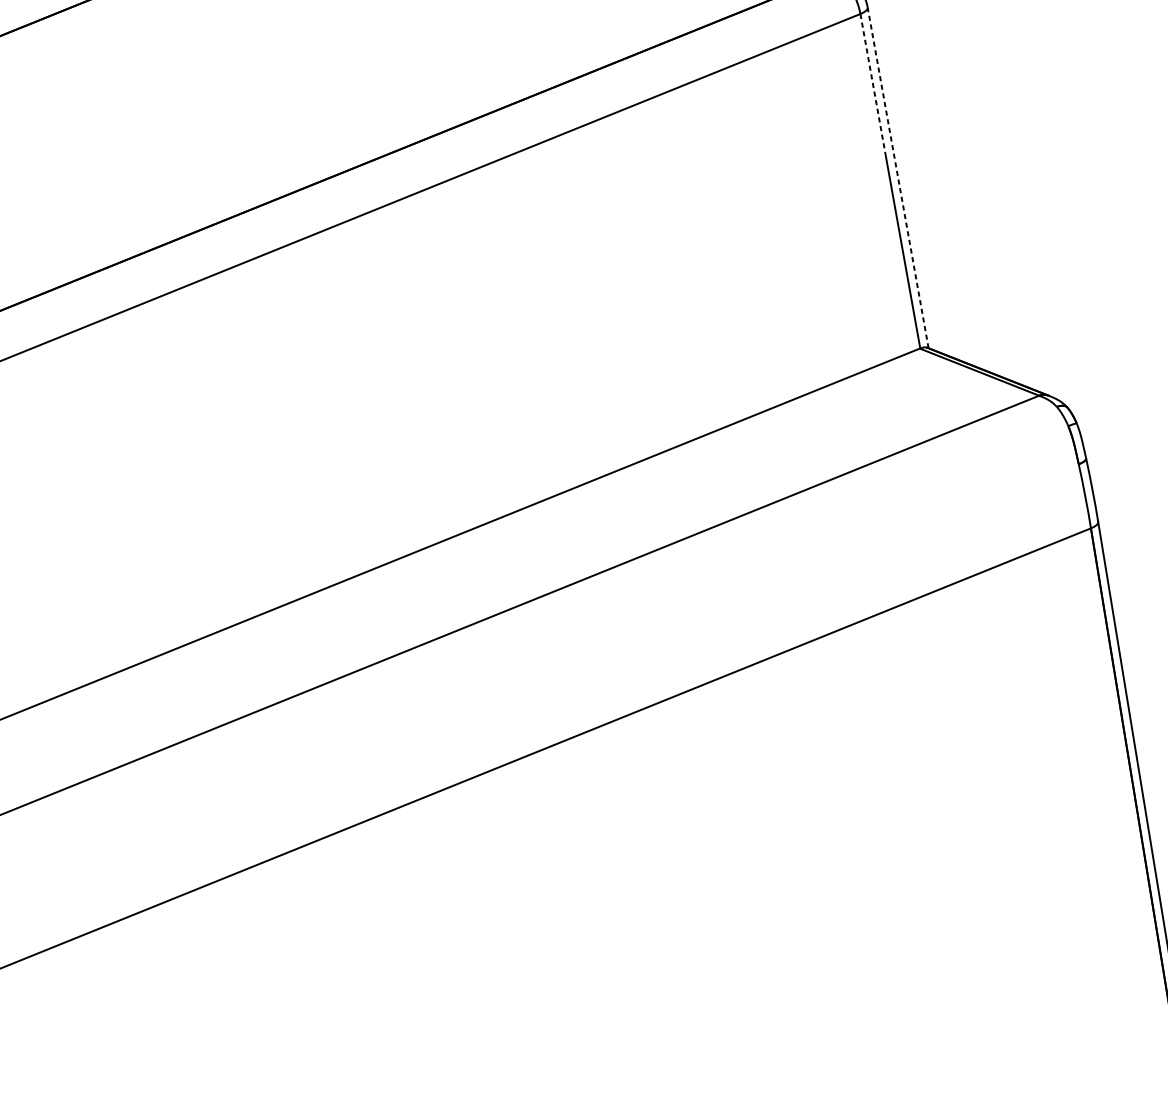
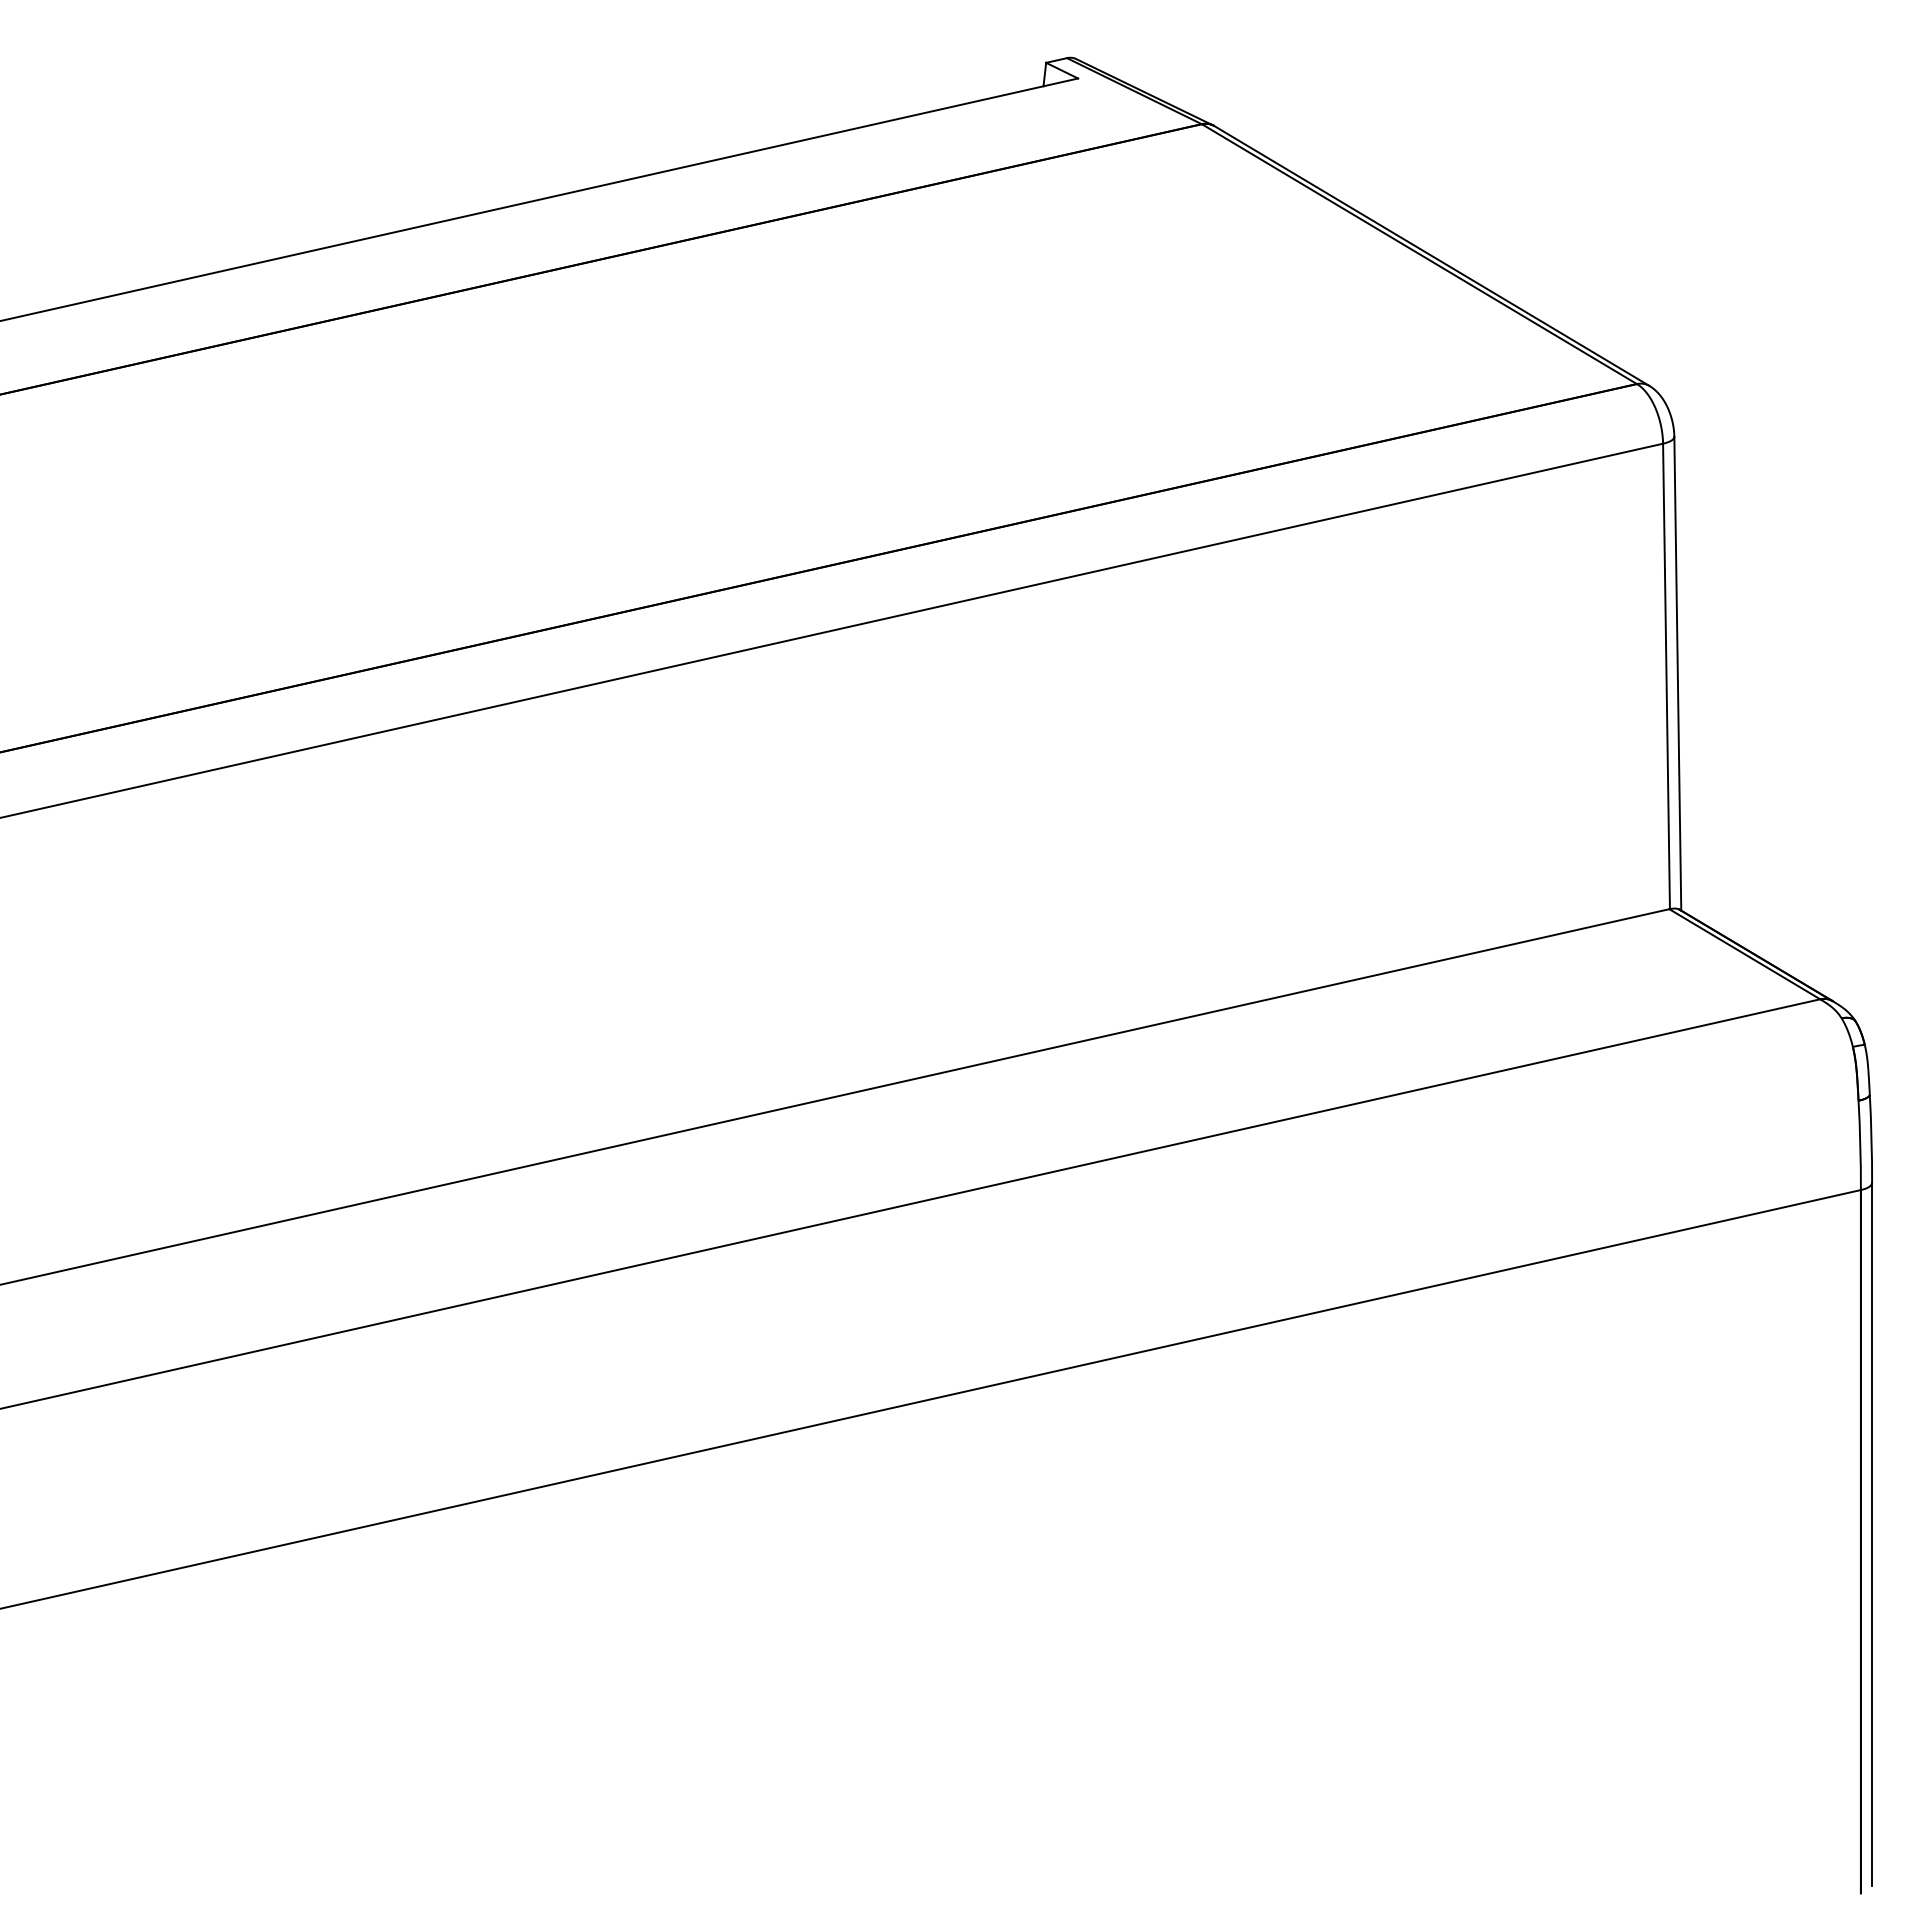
line: (873, 85) -> (1664, 543), dashed -> solid
line: (897, 177) -> (1677, 673), dashed -> solid

